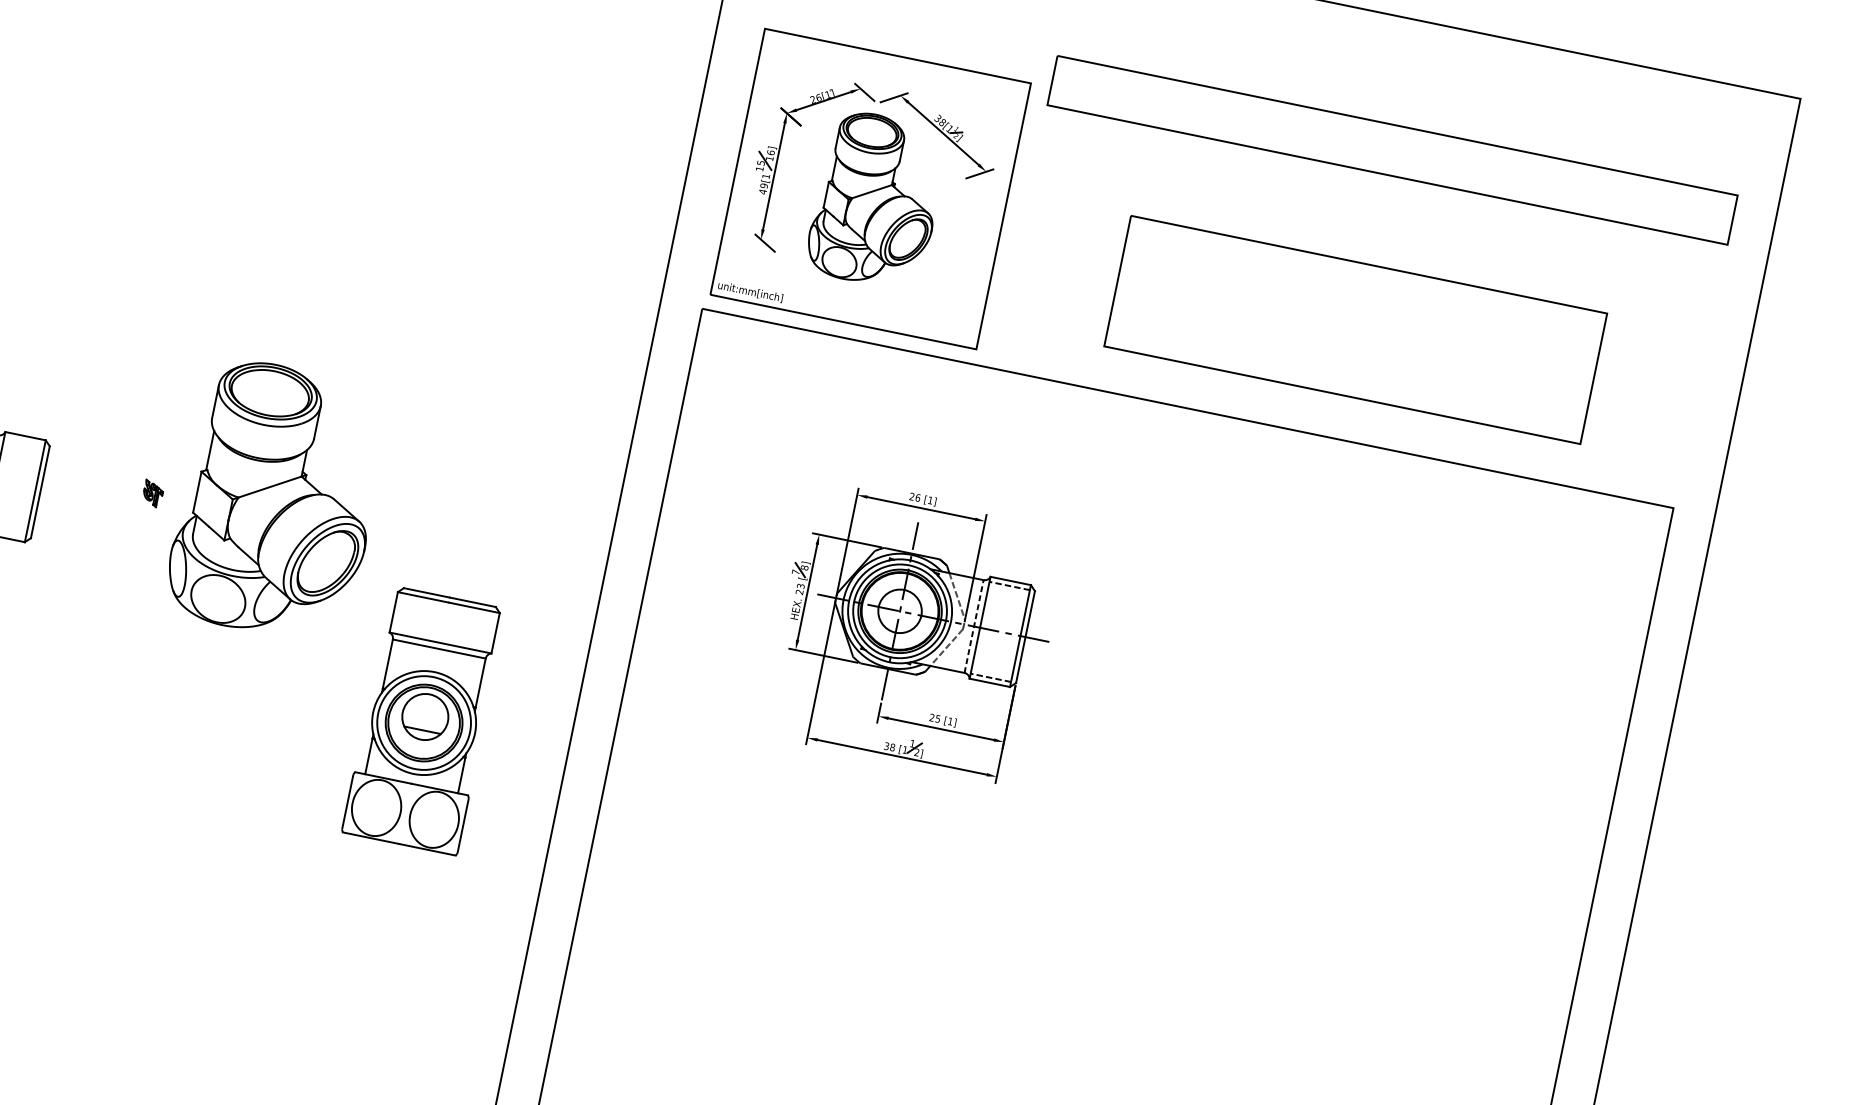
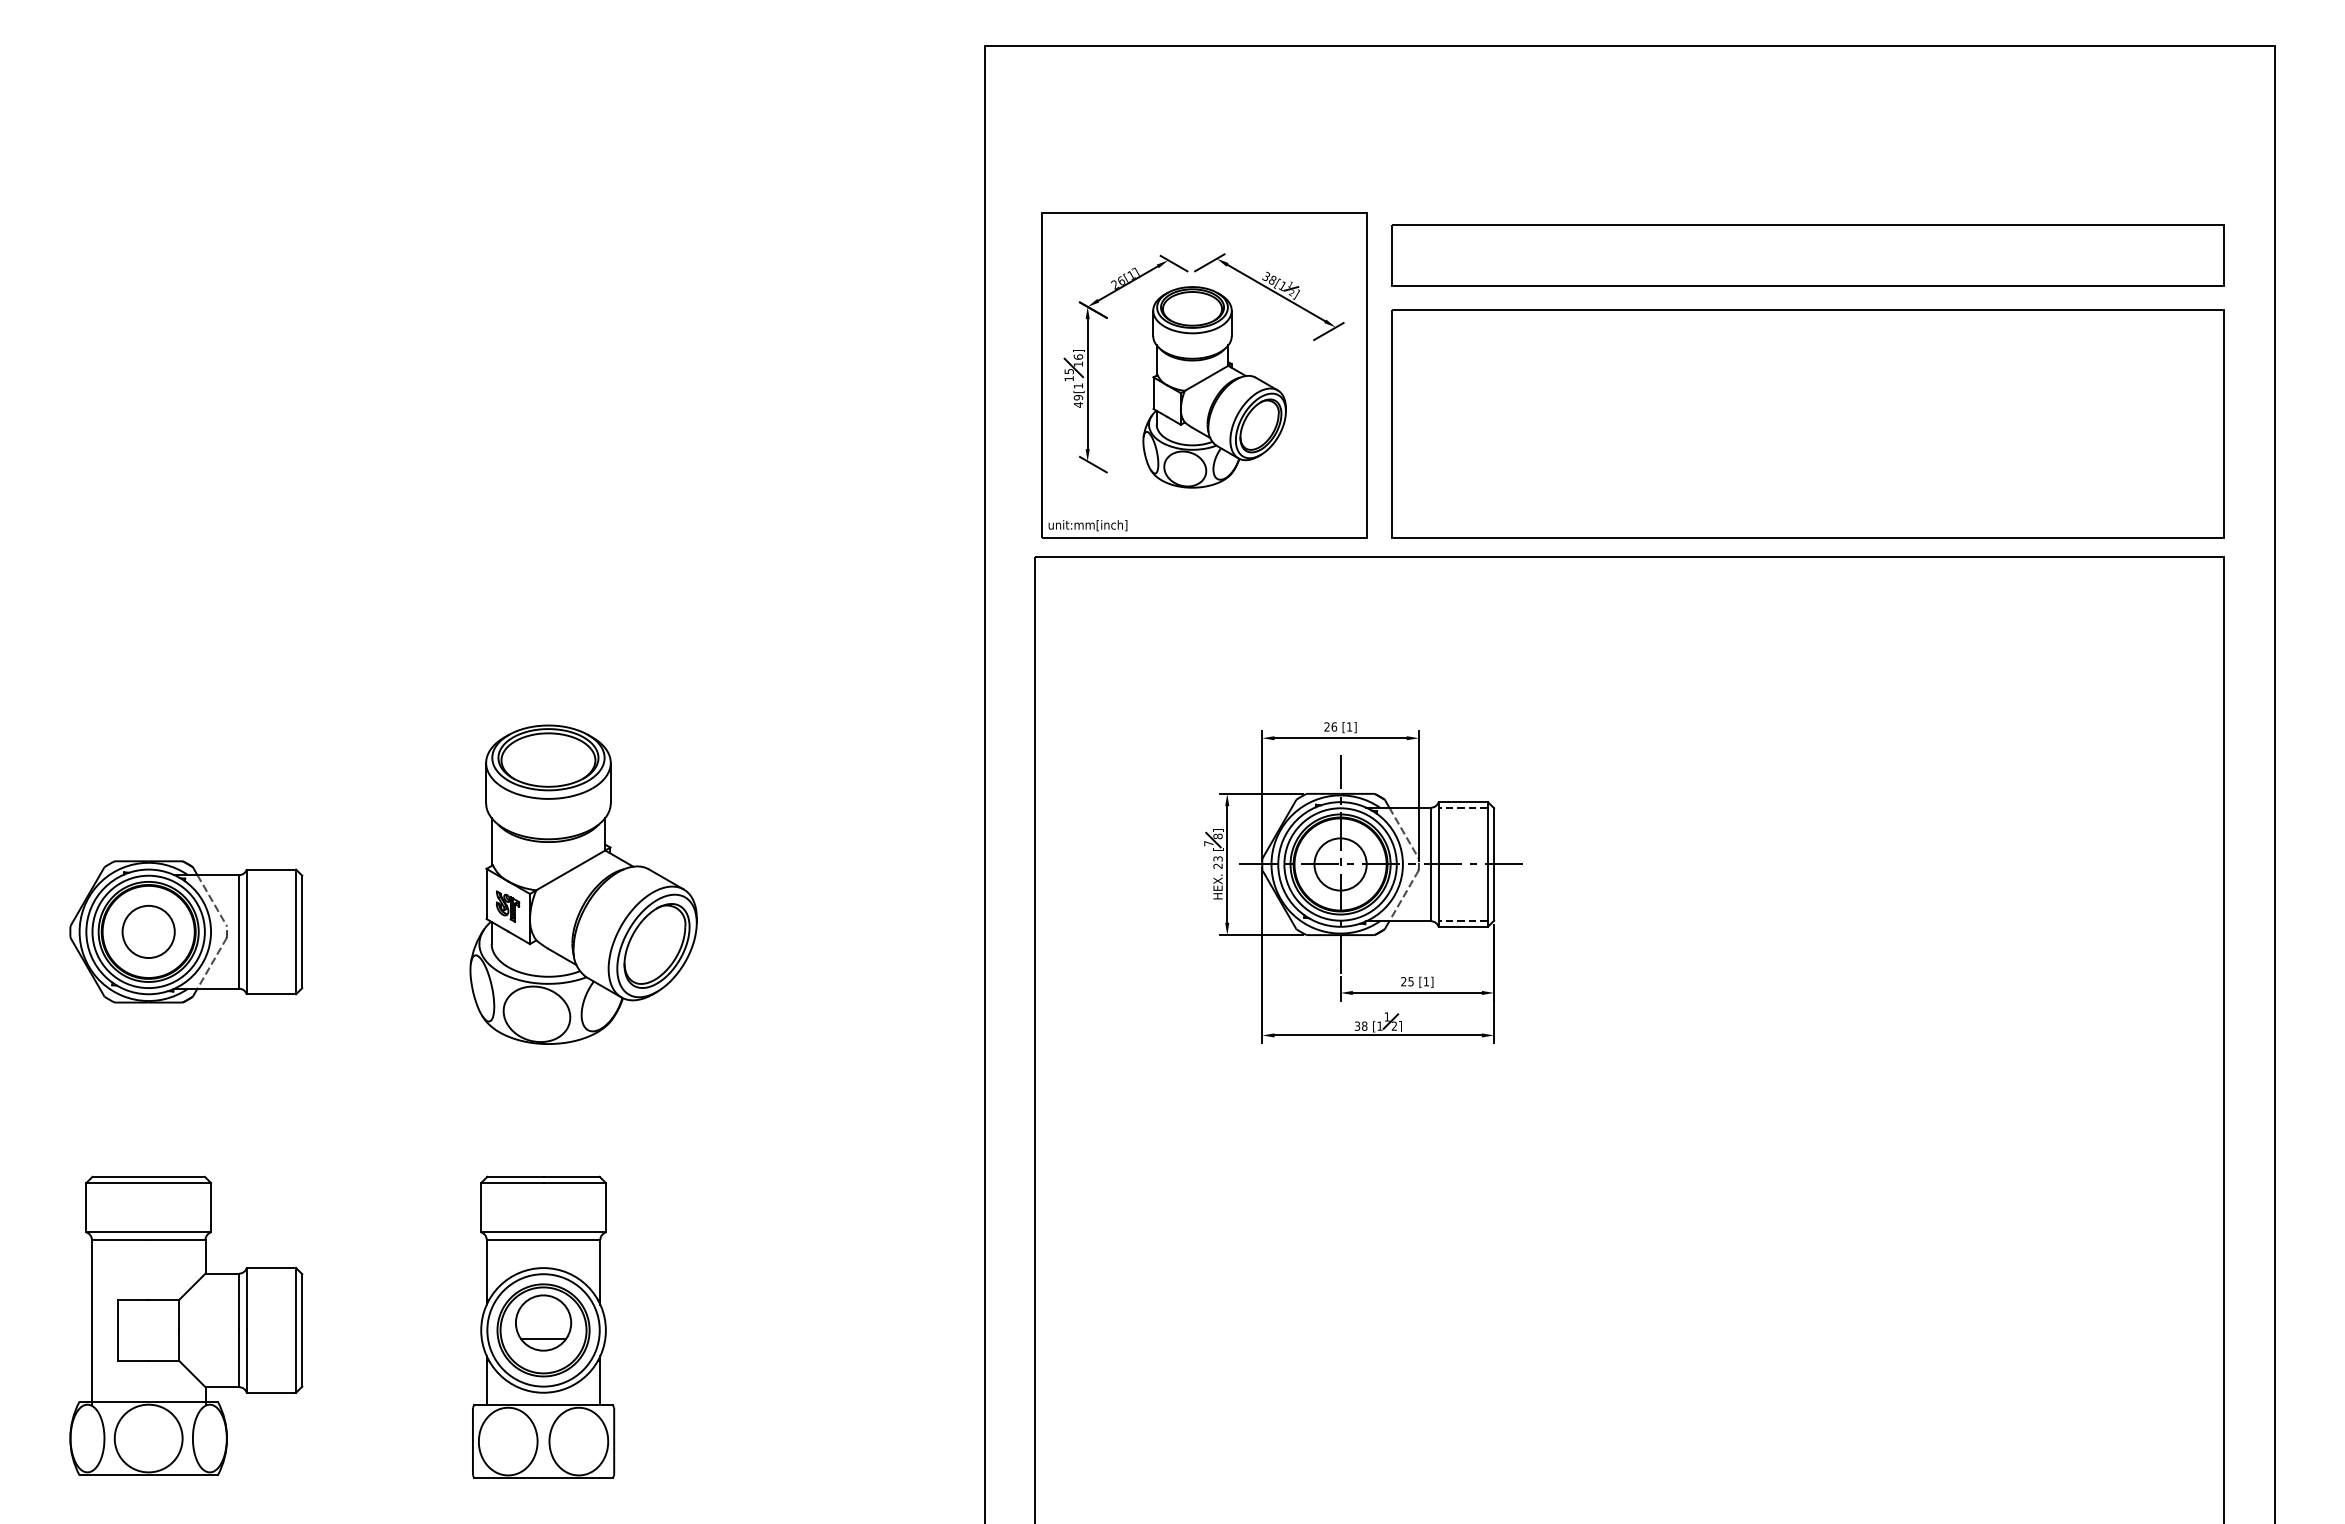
part: (1392, 150) -> (1807, 255), moved
part: (1355, 329) -> (1807, 423), size x1.43
part: (152, 493) -> (507, 906), moved
line: (974, 626) -> (1431, 864), dashed -> solid
part: (424, 719) -> (543, 1326), moved

